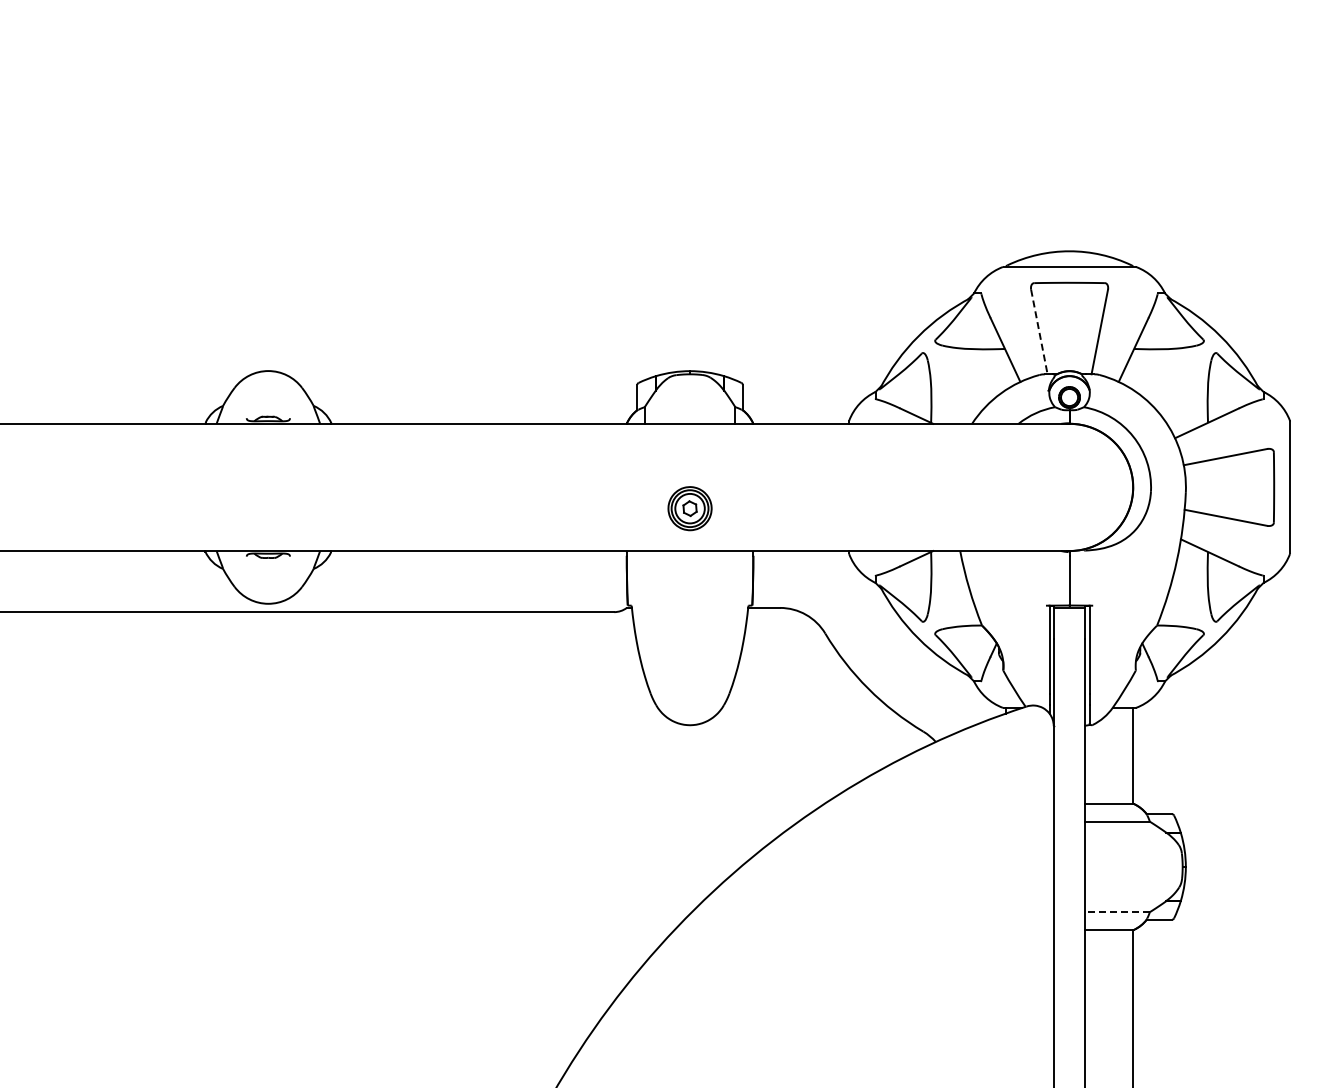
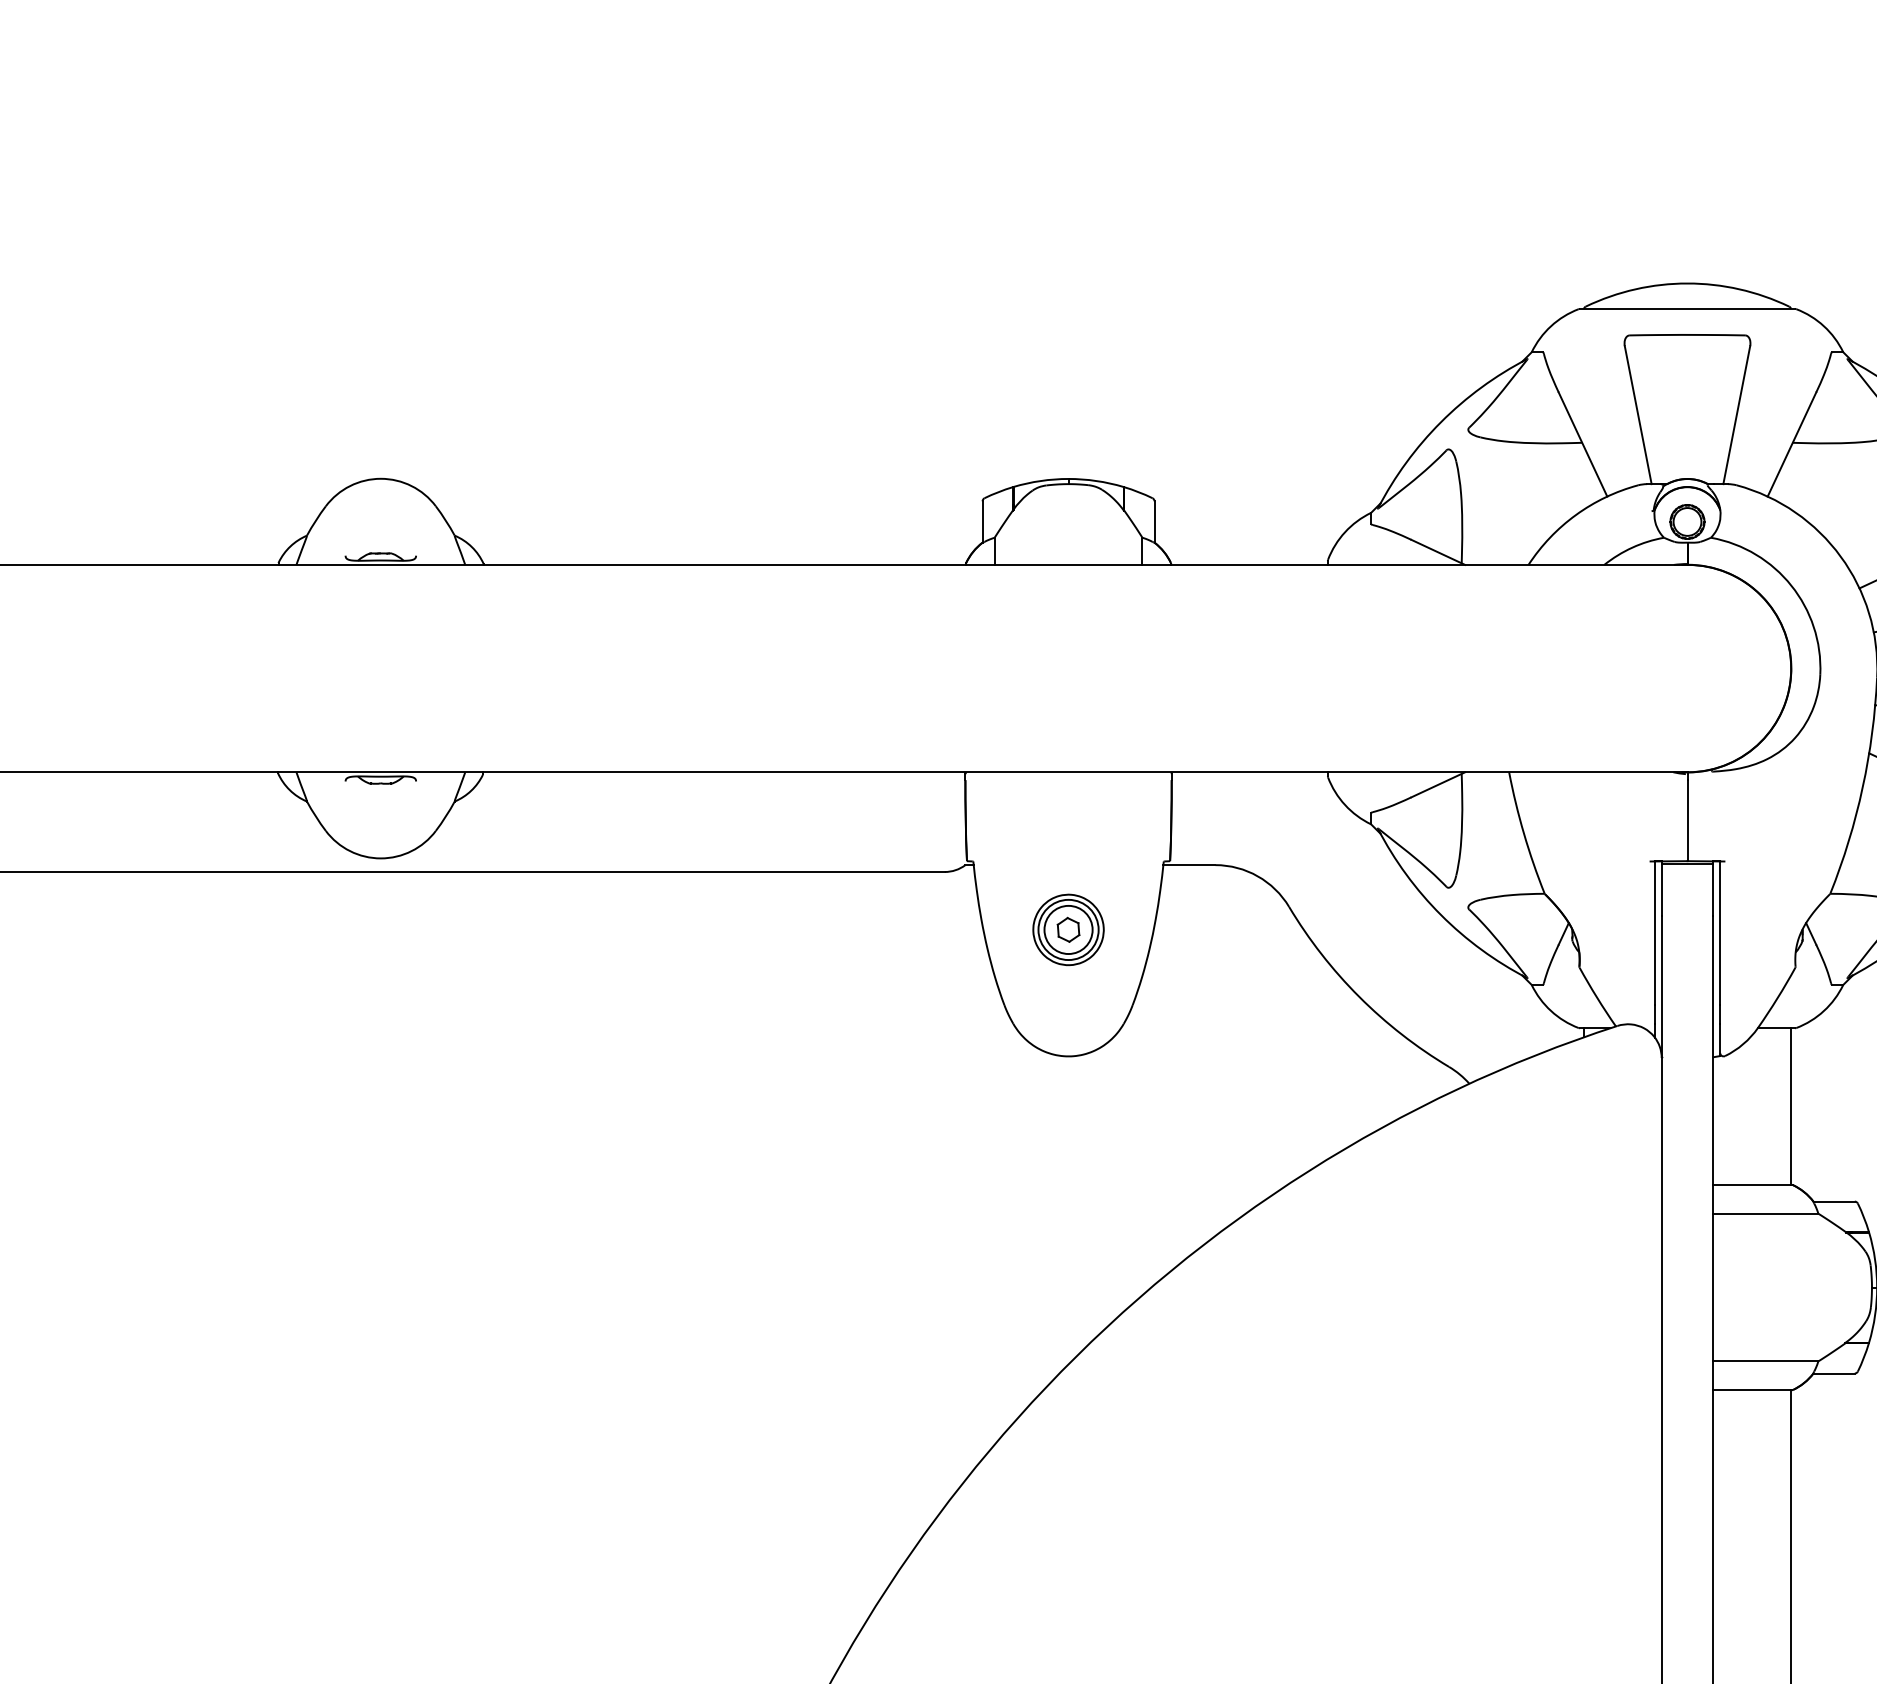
line: (1039, 332) -> (1638, 415), dashed -> solid
part: (689, 508) -> (1067, 929), moved
line: (1117, 912) -> (1765, 1361), dashed -> solid

